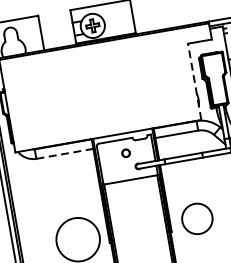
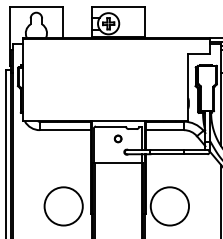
line: (194, 81) -> (188, 87), dashed -> solid
line: (65, 154) -> (65, 130), dashed -> solid
circle: (196, 219) -> (169, 206), size x1.43

